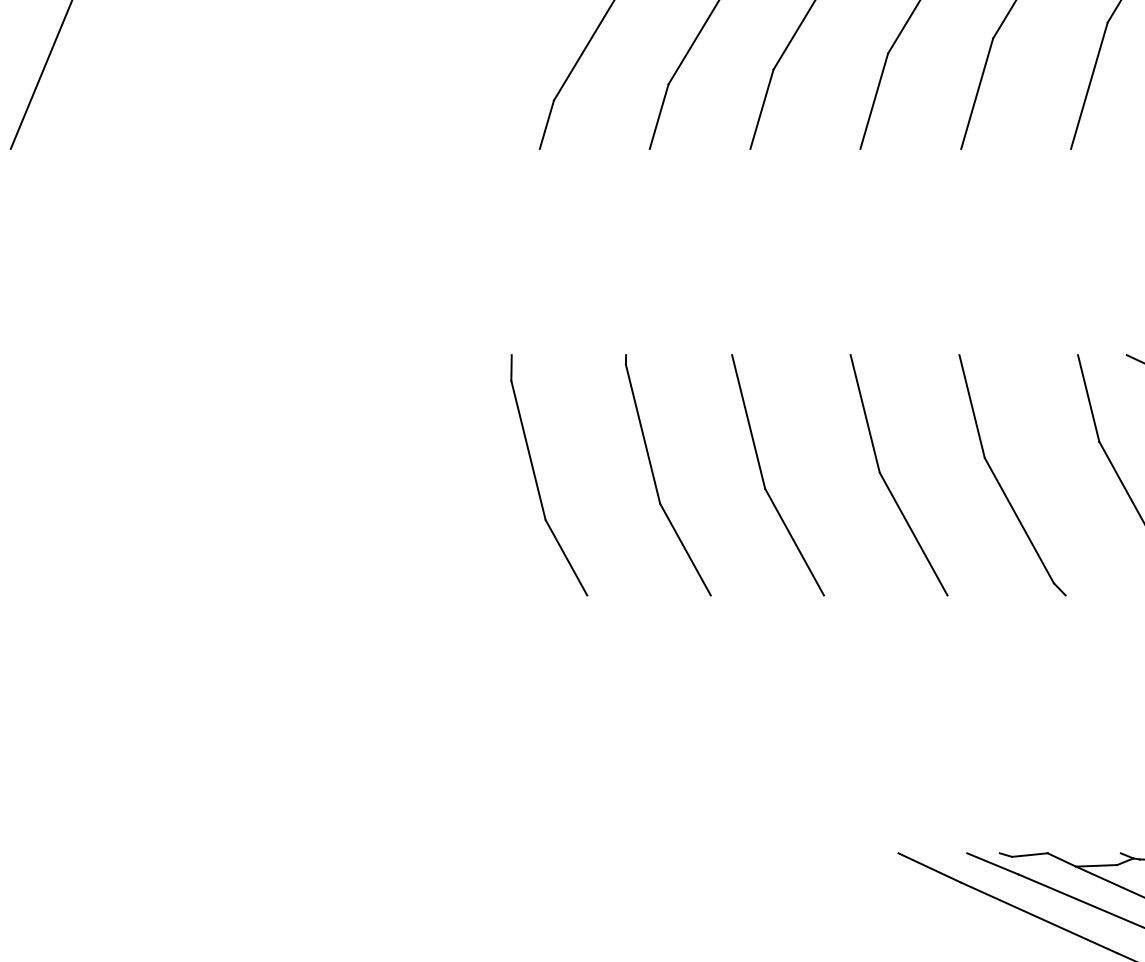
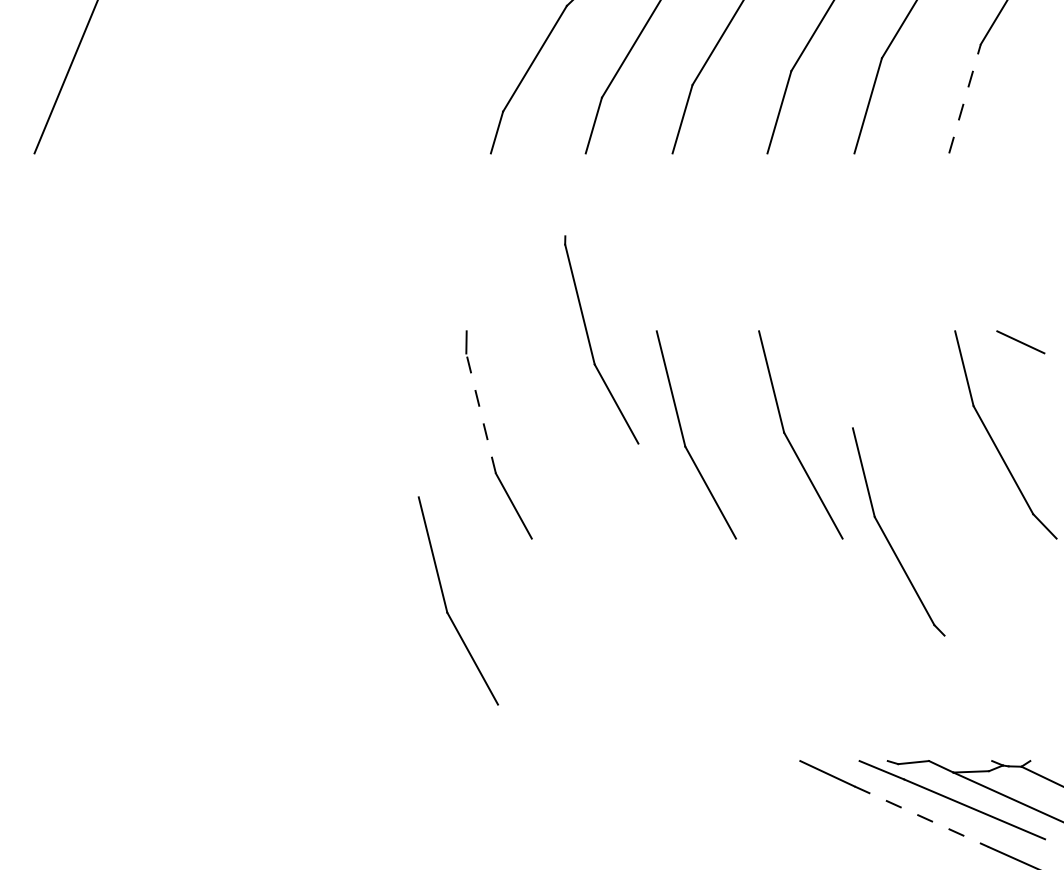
line: (1088, 85) -> (964, 98), solid -> dashed
line: (528, 450) -> (481, 413), solid -> dashed
part: (655, 478) -> (590, 342), moved
part: (999, 481) -> (887, 537), moved
part: (488, 671) -> (446, 604), added
line: (1038, 917) -> (921, 816), solid -> dashed

